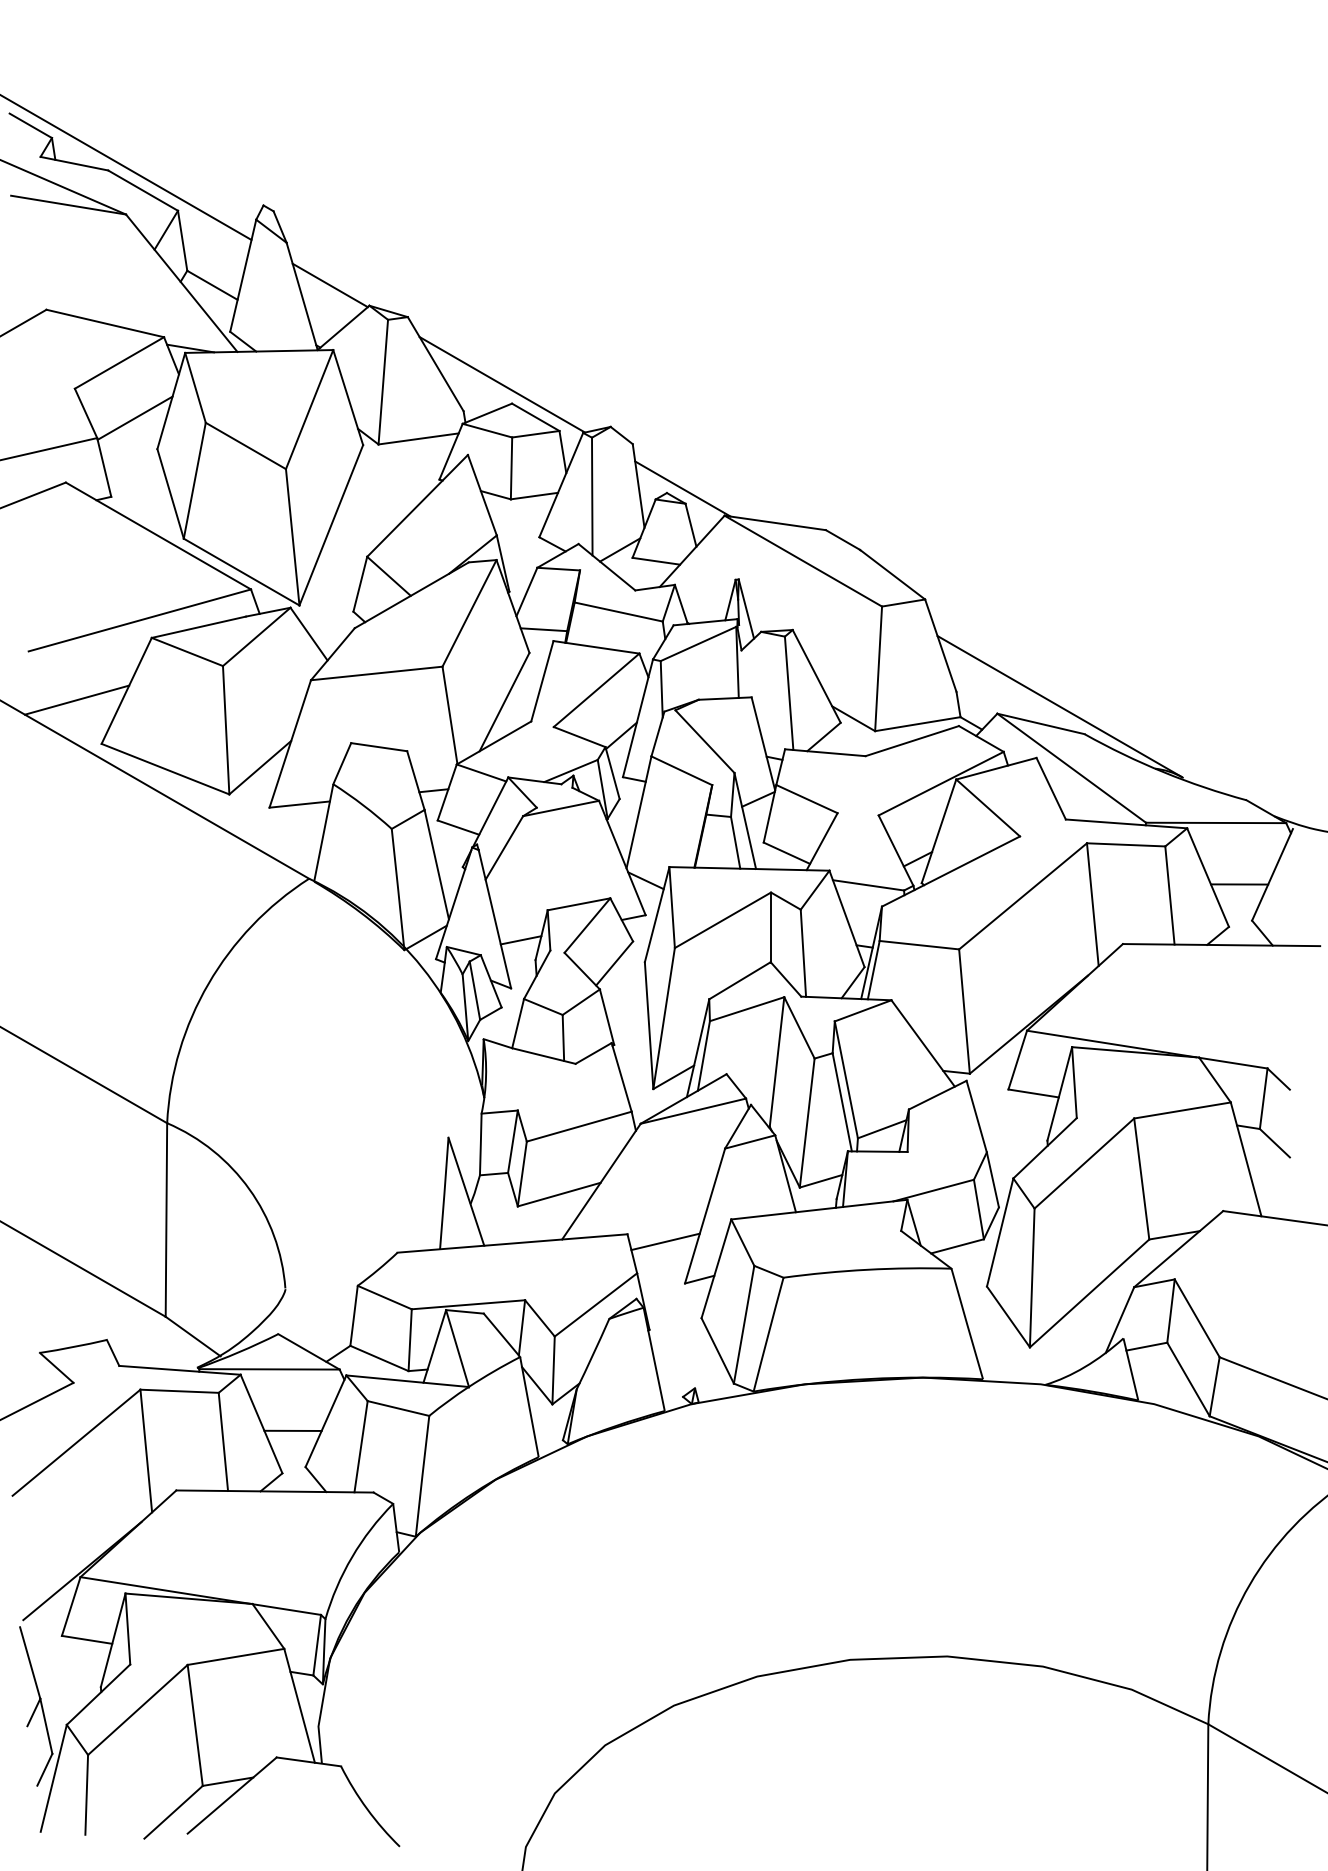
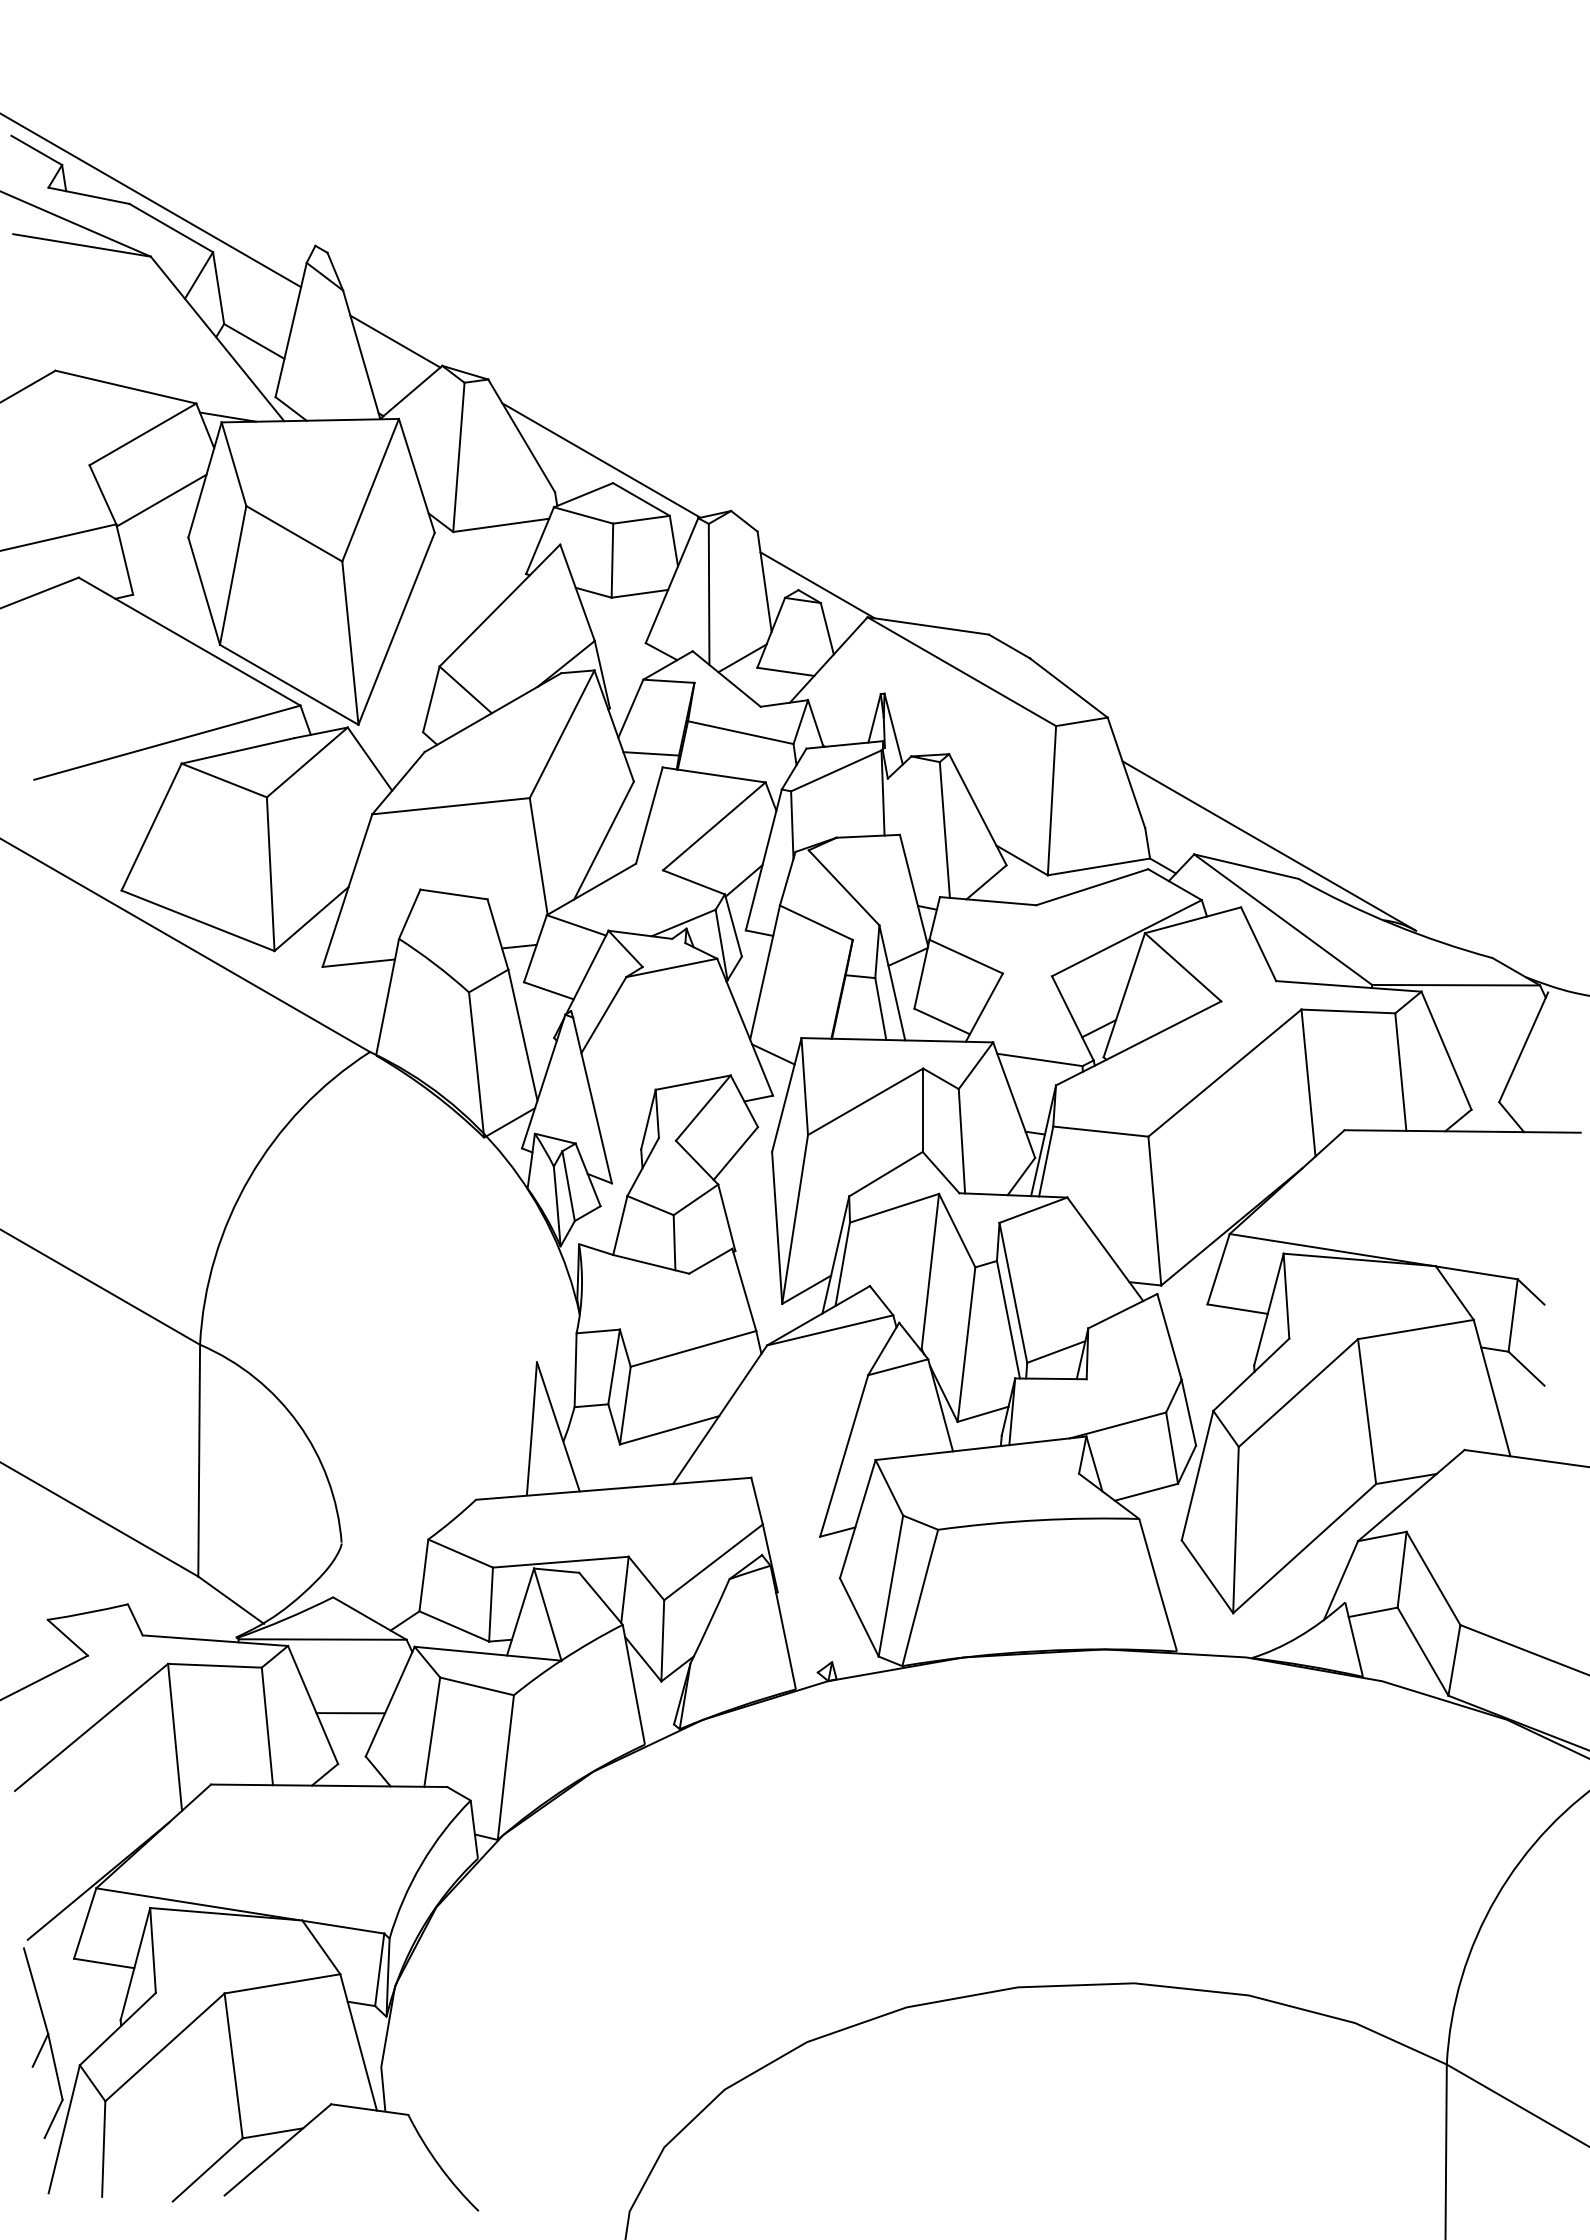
line: (76, 699) -> (91, 837), removed
line: (1238, 884) -> (1483, 1058), removed
line: (520, 940) -> (623, 1125), removed
line: (665, 1241) -> (796, 1486), removed

